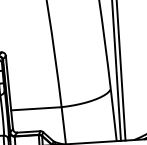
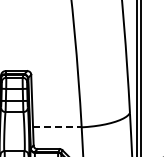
line: (36, 108) -> (57, 127), solid -> dashed

